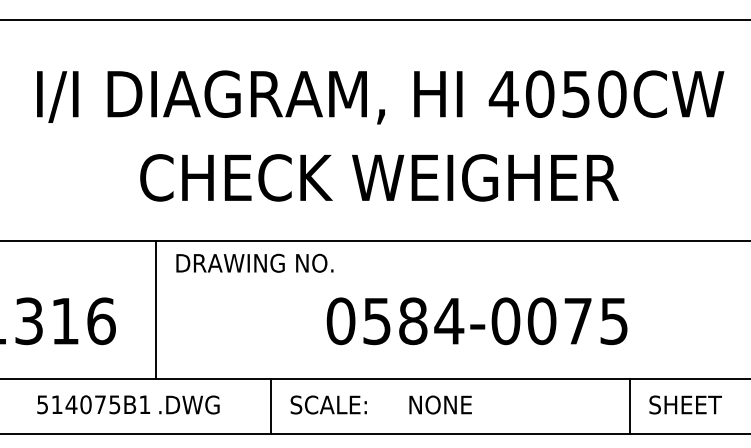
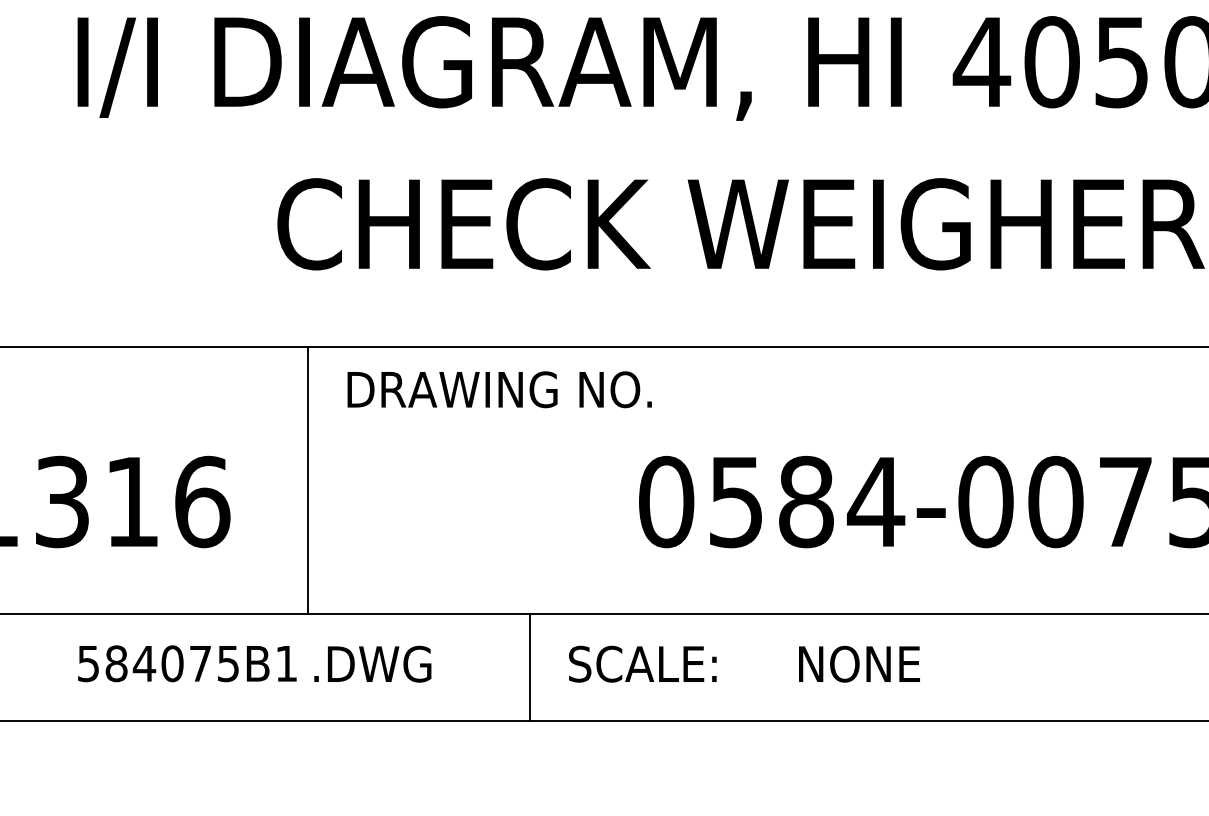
text: (56, 404) -> (115, 663), 514075B1 -> 584075B1

